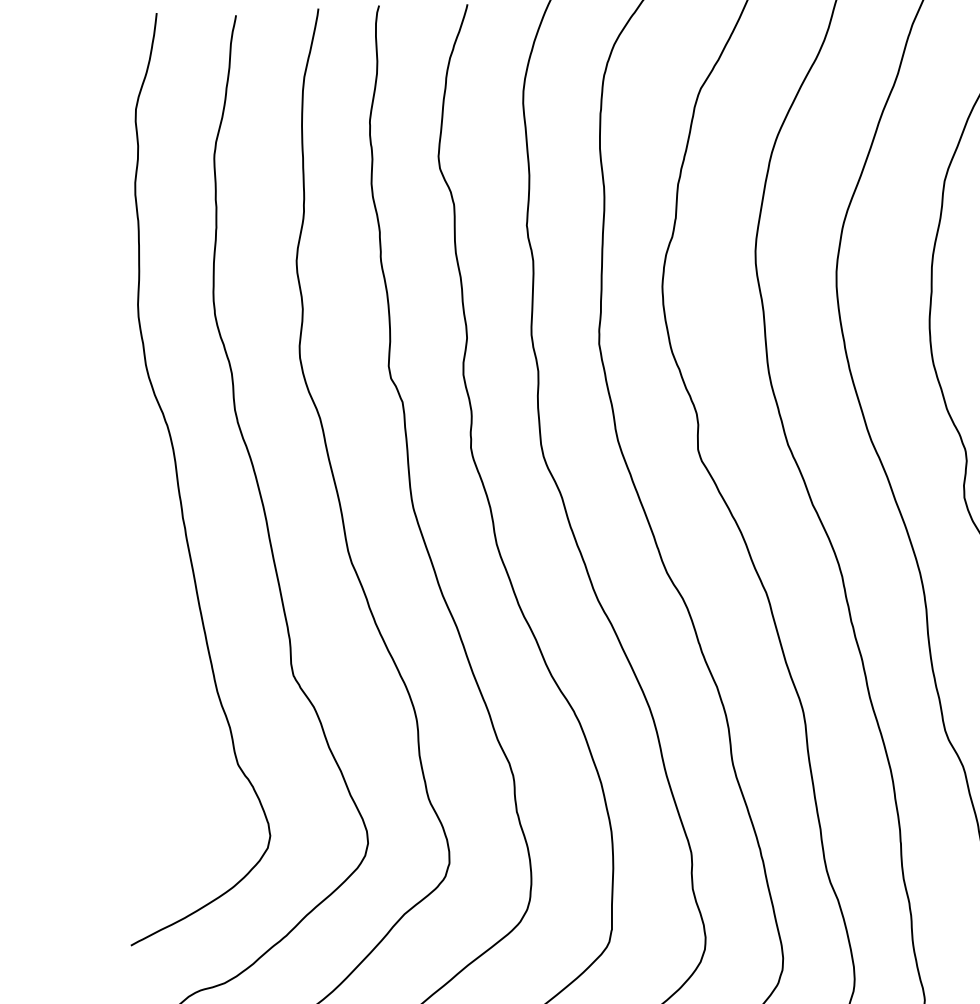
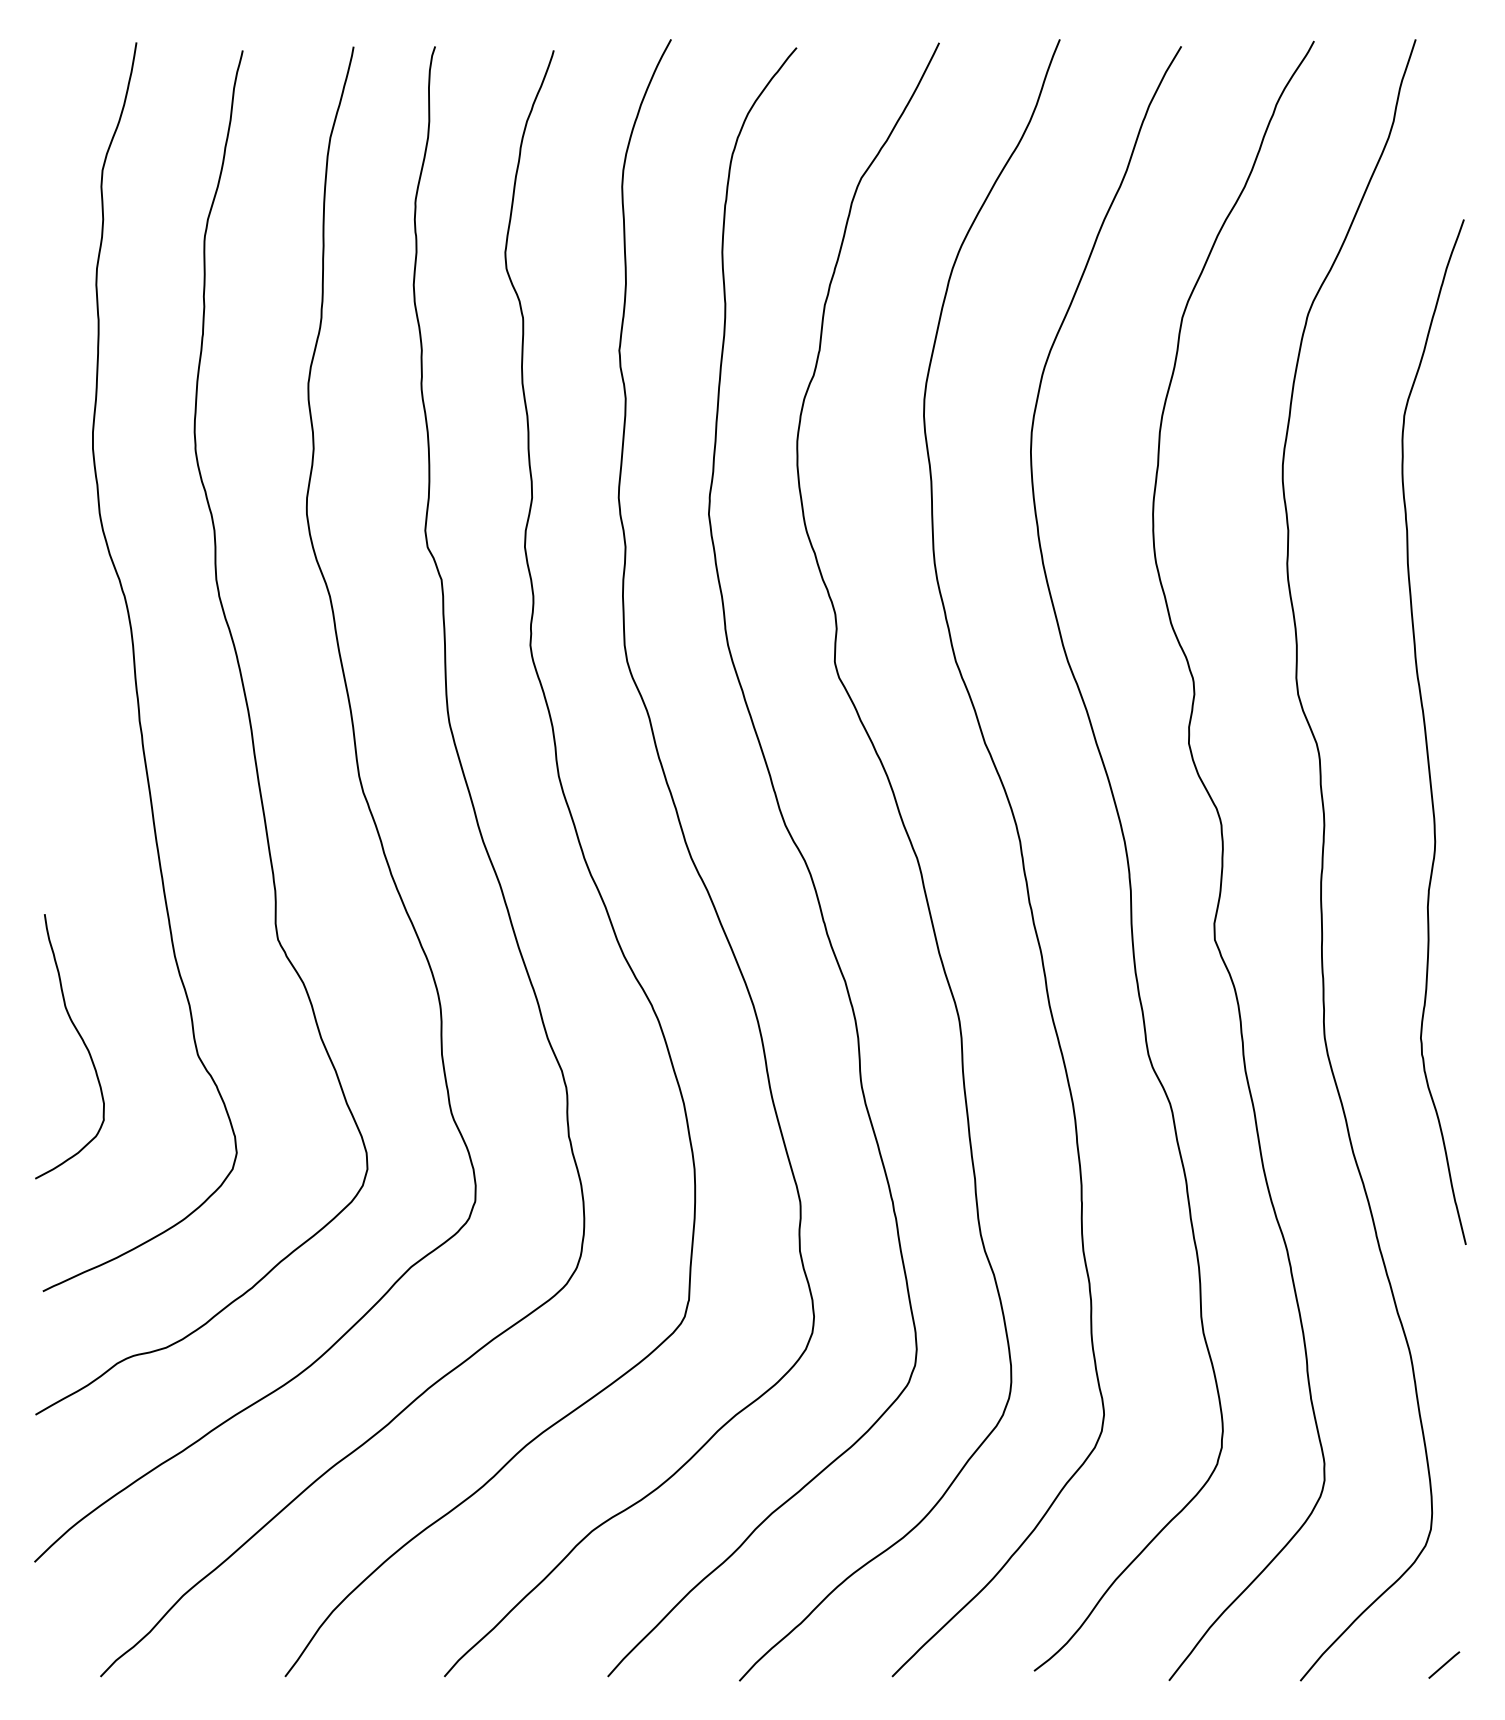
curve: (150, 756) -> (80, 1038), added

